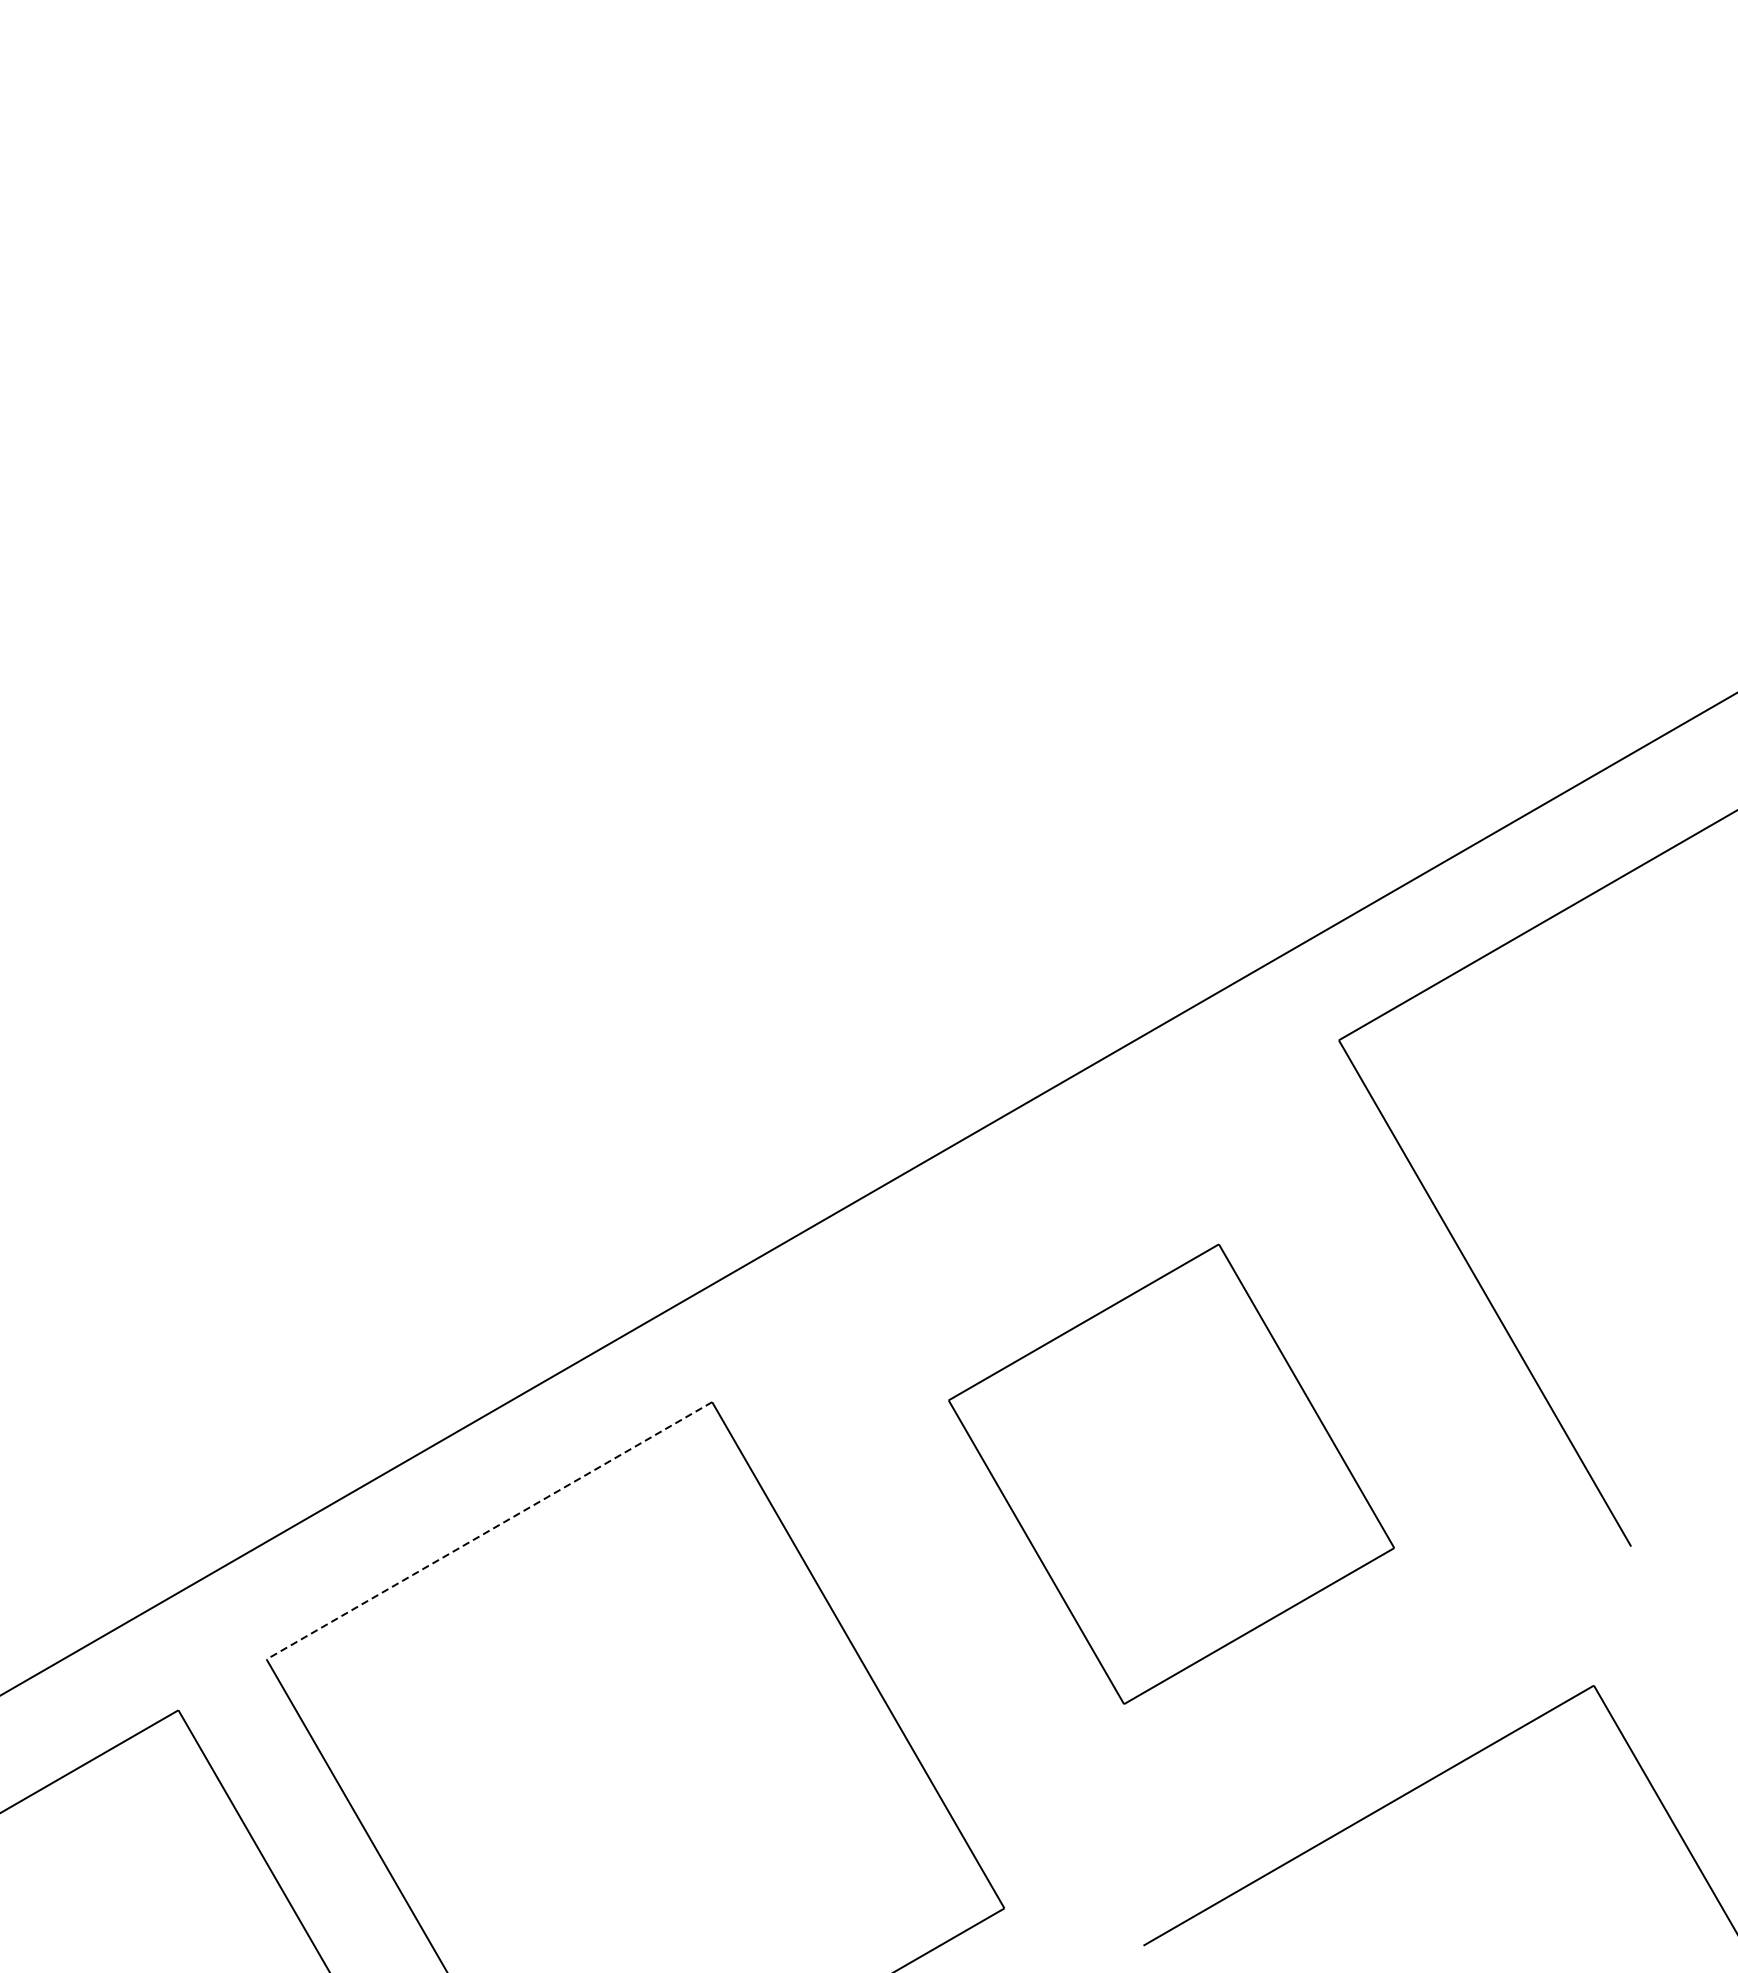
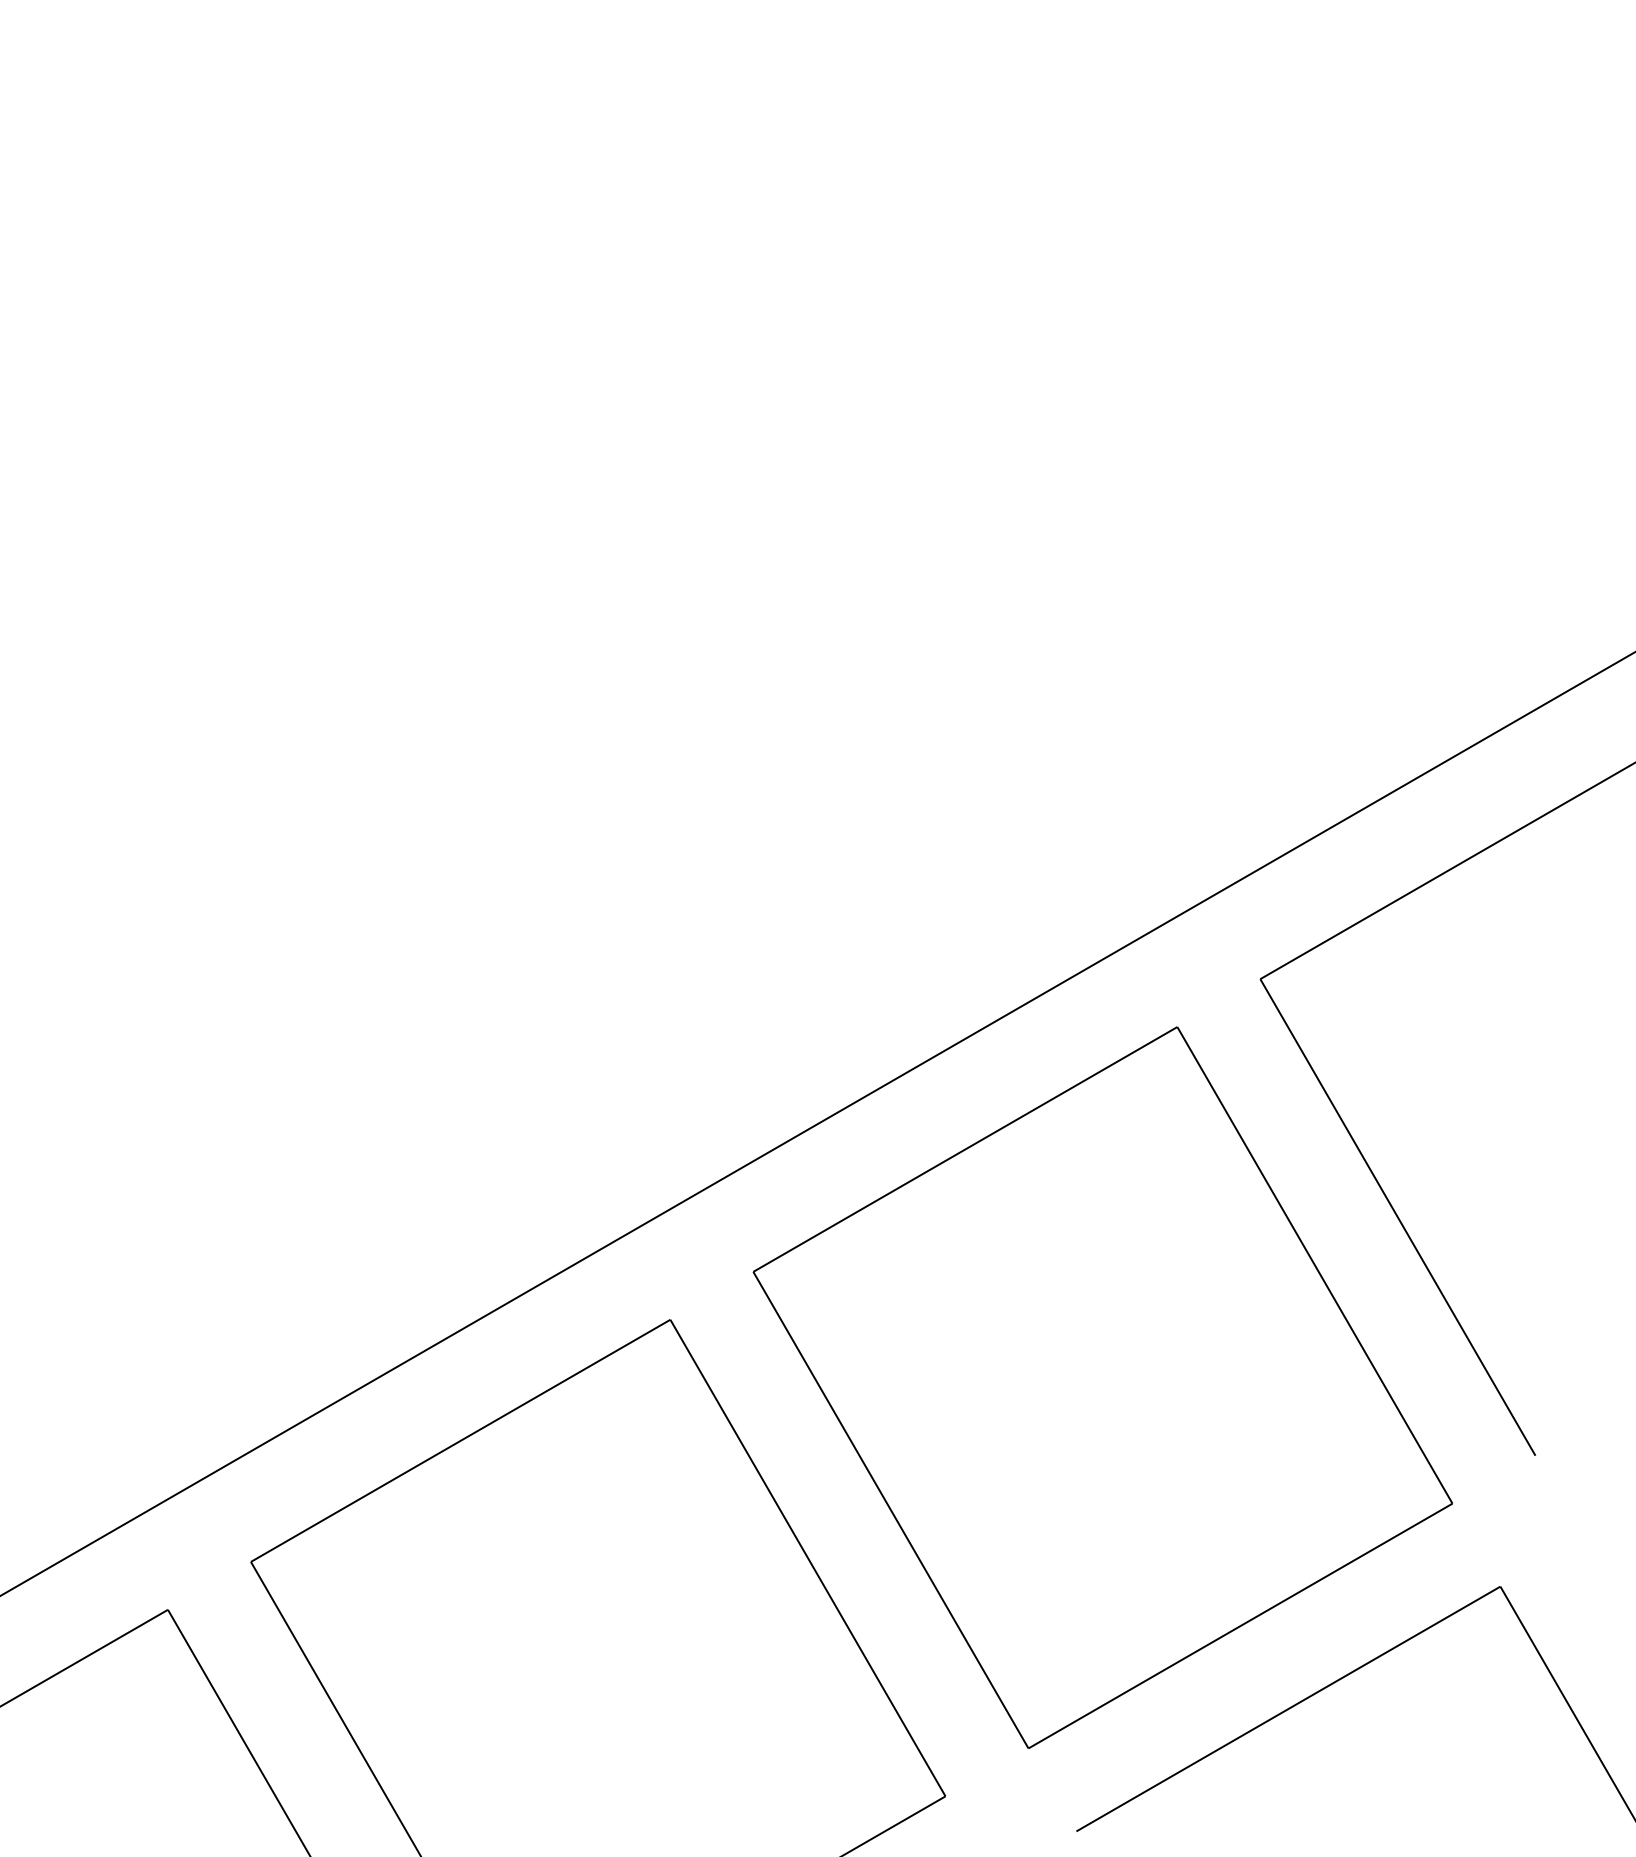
part: (1171, 1474) -> (1102, 1387), size x1.67
line: (489, 1531) -> (460, 1441), dashed -> solid

